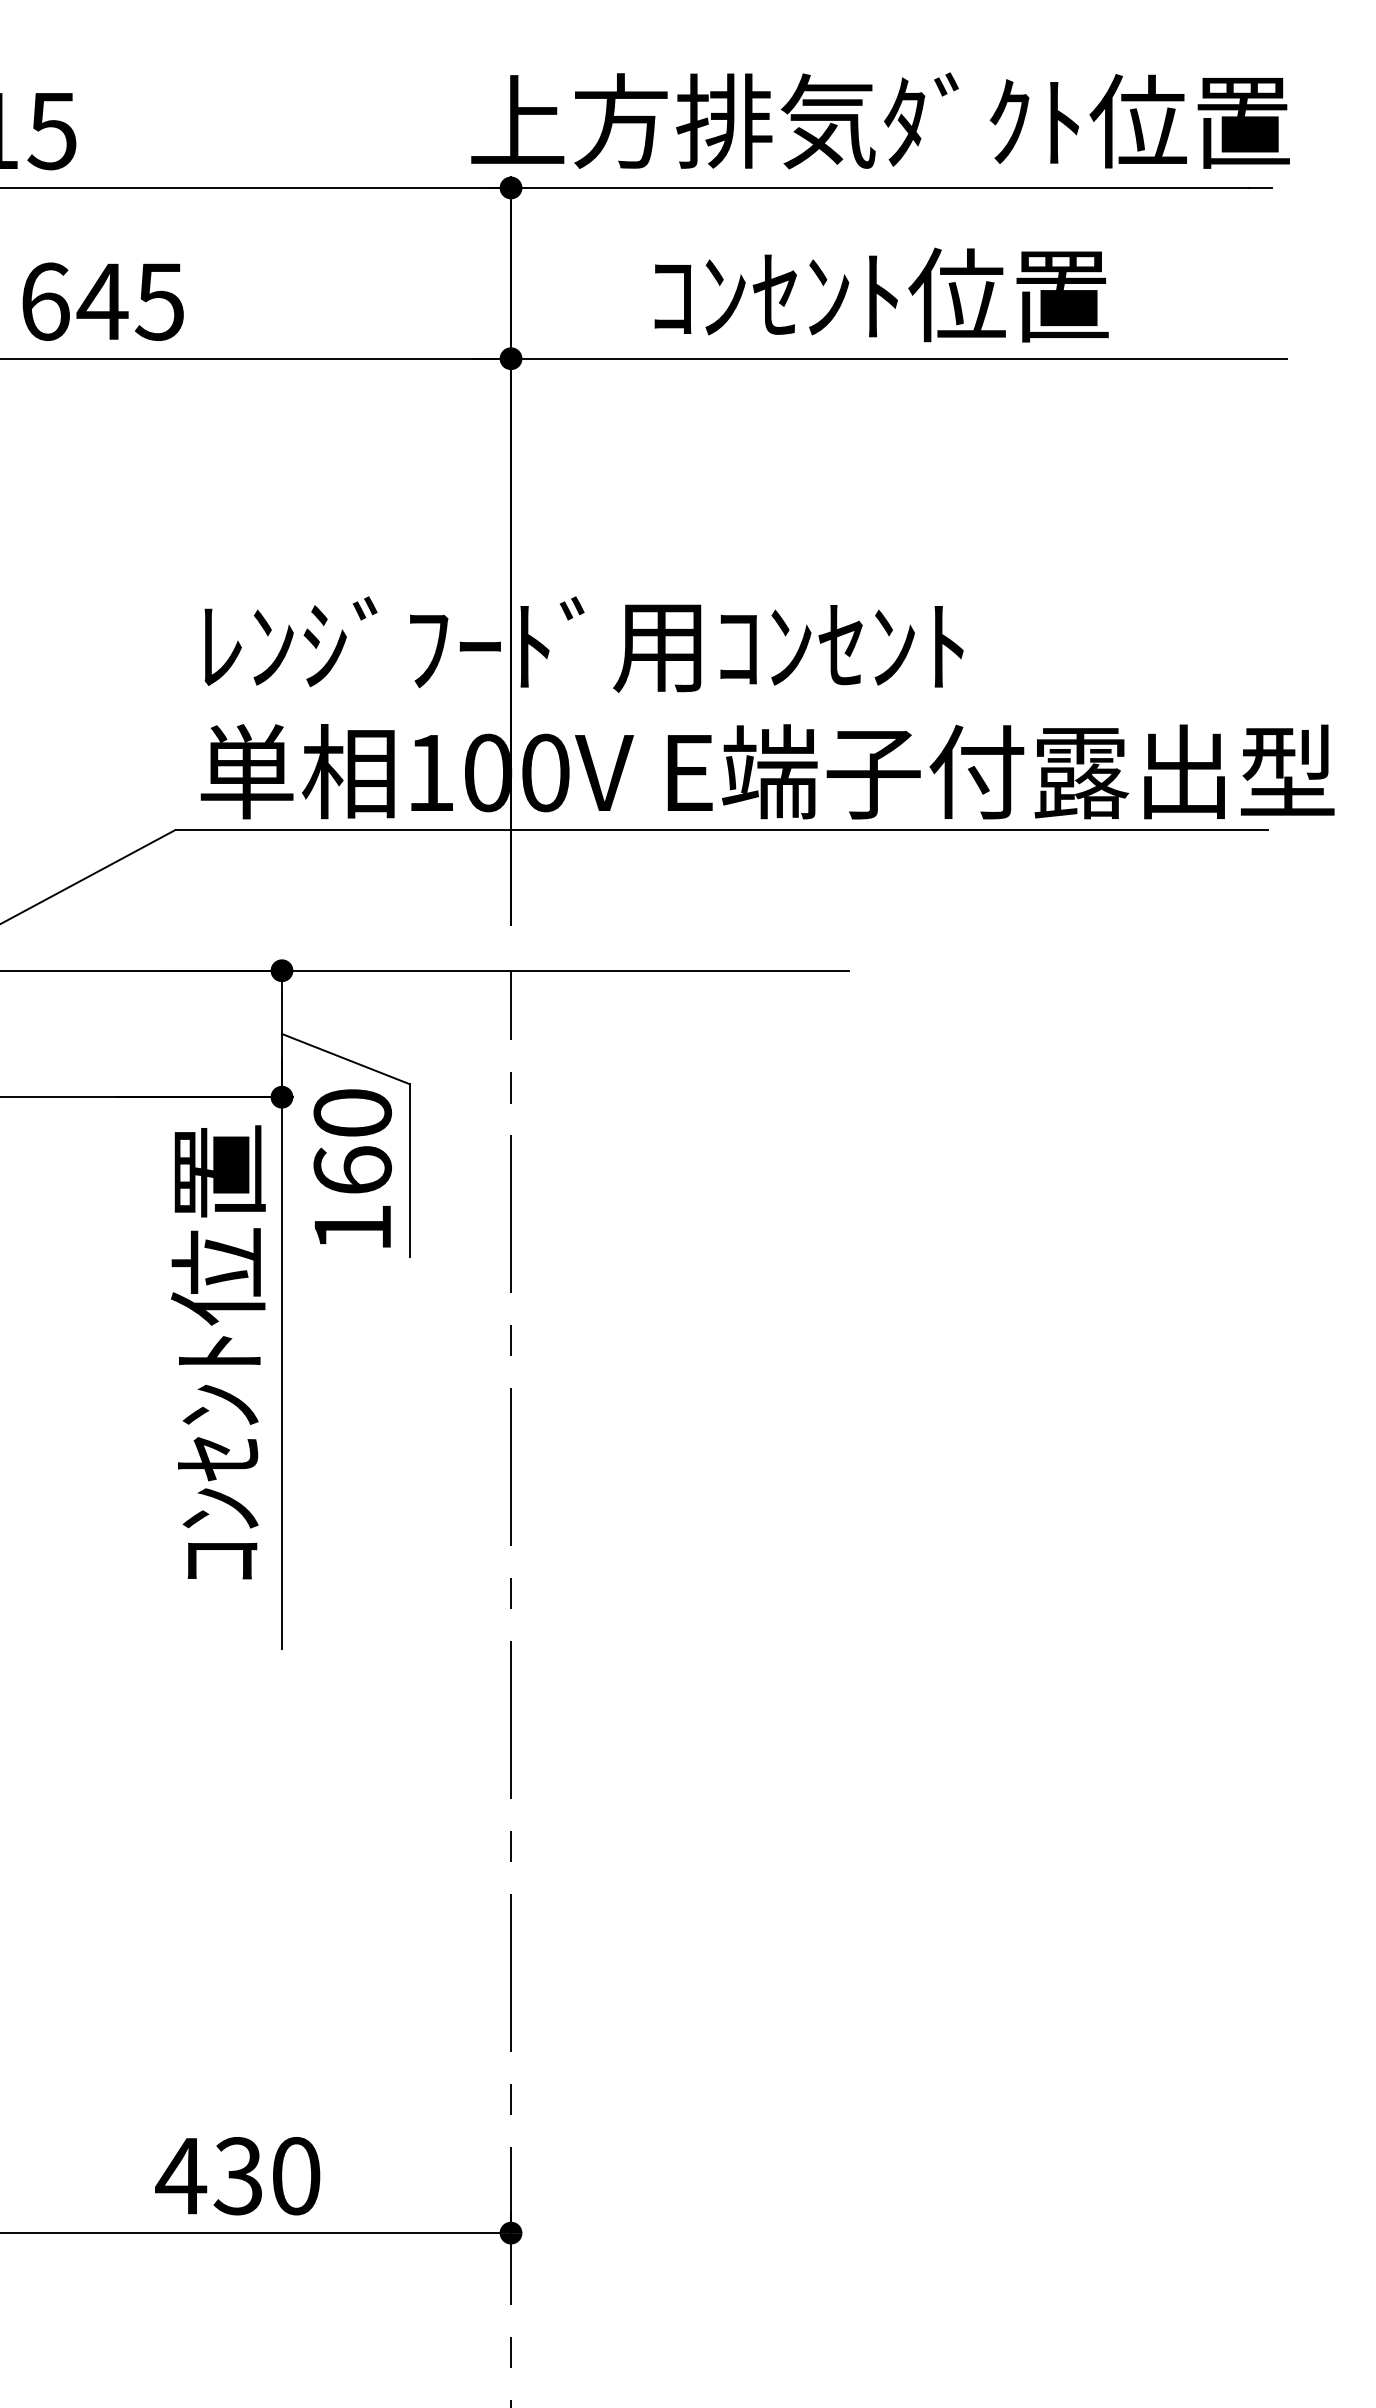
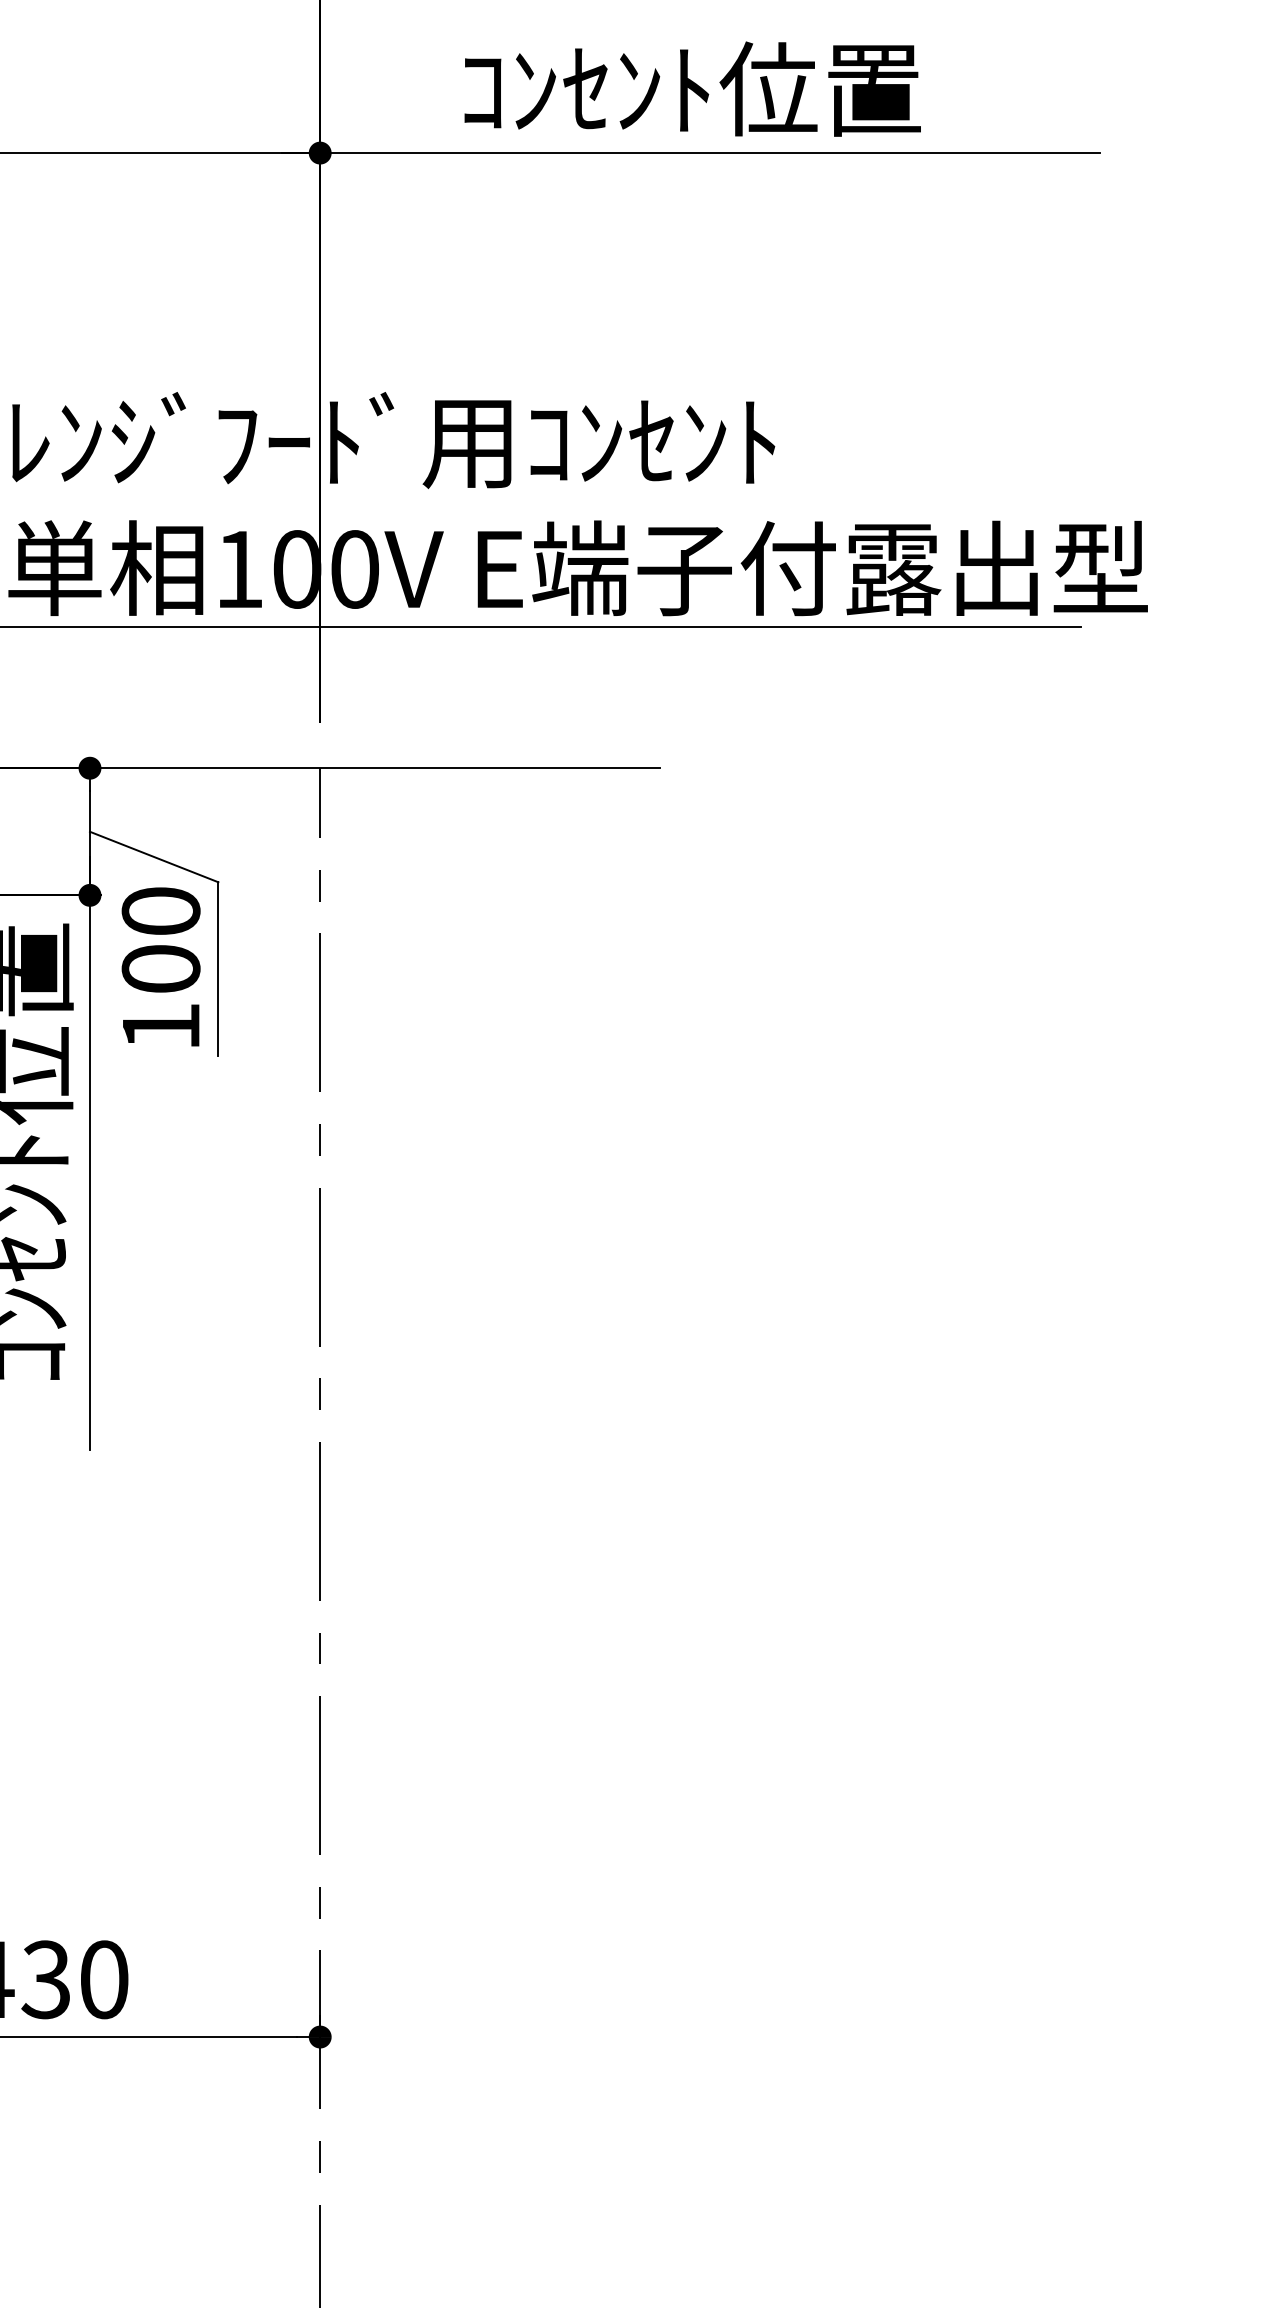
text: (352, 1169) -> (160, 968), 160 -> 100

